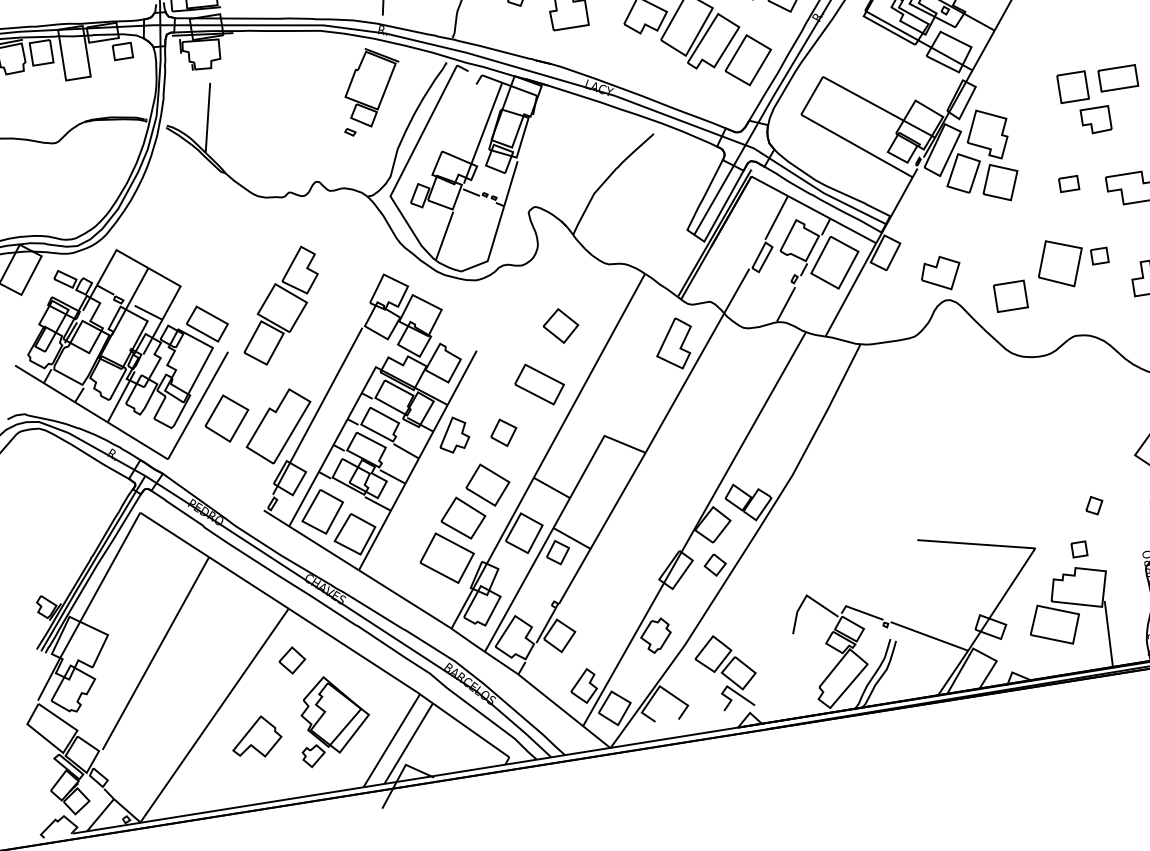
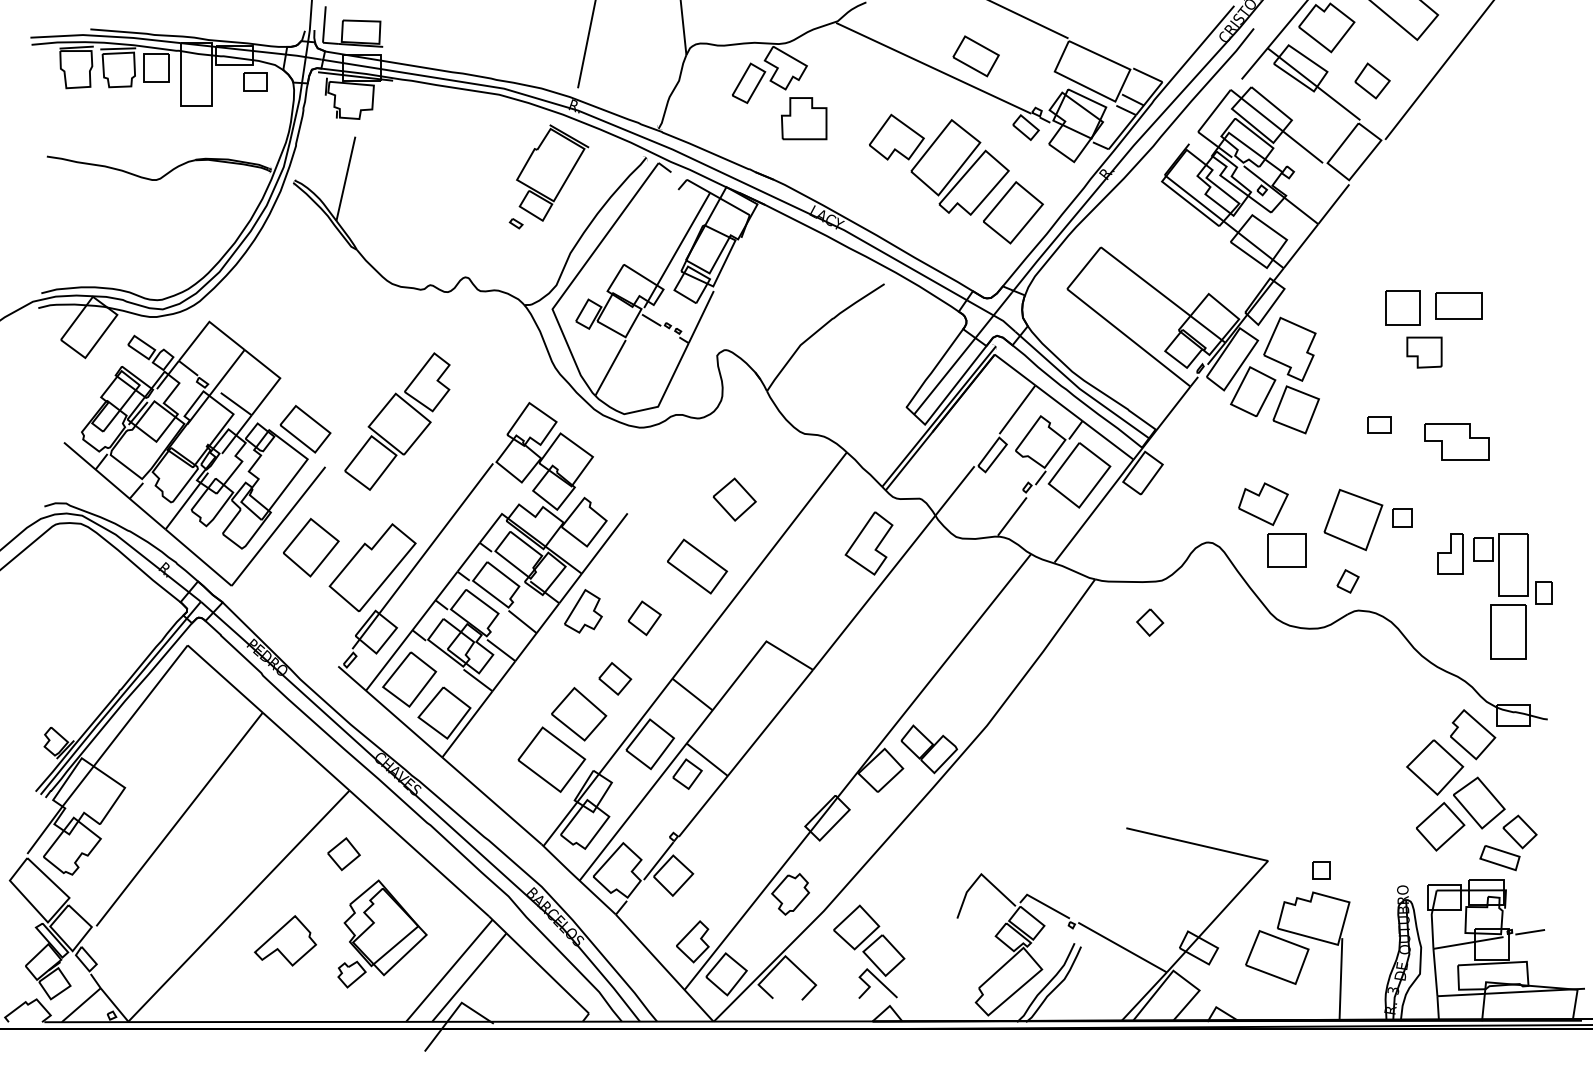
part: (941, 273) -> (1263, 504), moved
part: (487, 485) -> (614, 678), size x0.6
part: (1093, 505) -> (1347, 581), moved
part: (715, 564) -> (1150, 622), moved

